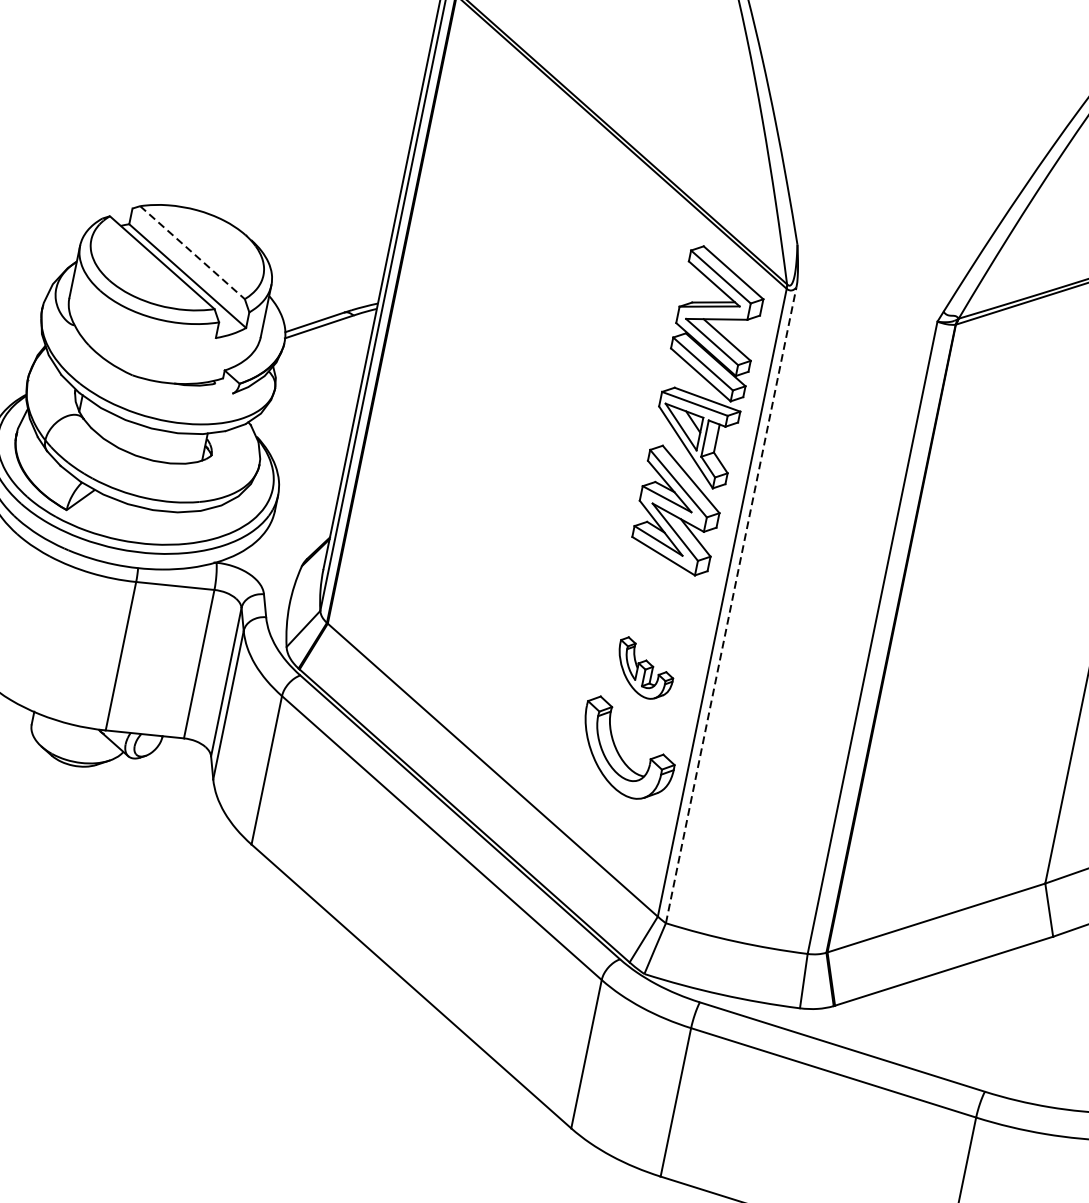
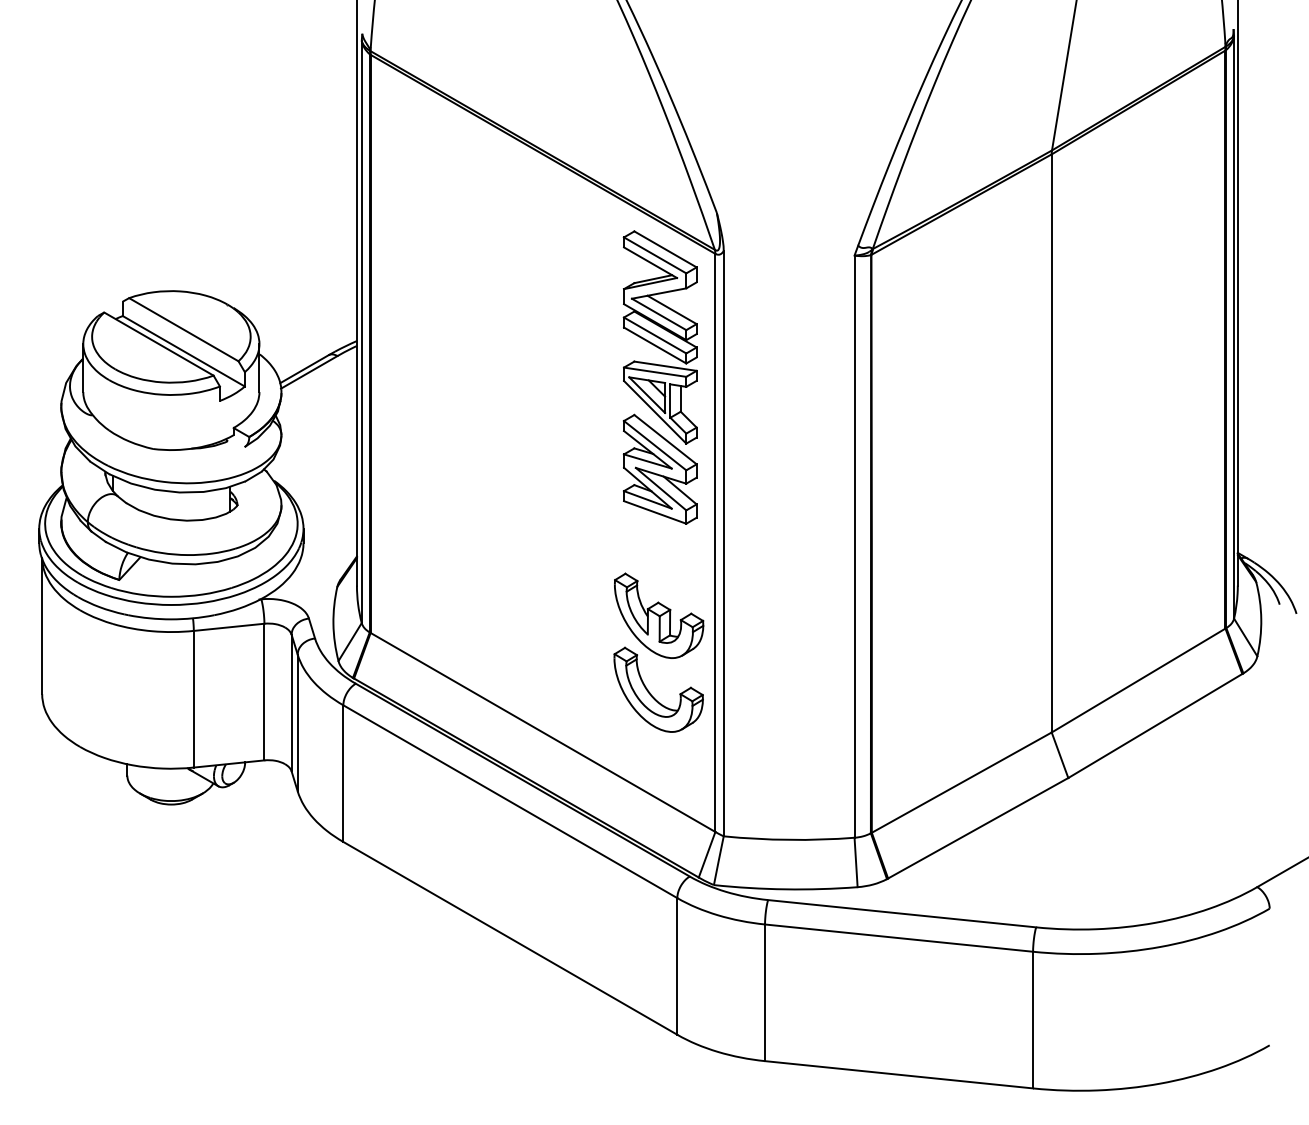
line: (193, 252) -> (184, 329), dashed -> solid
line: (730, 605) -> (723, 543), dashed -> solid
part: (645, 669) -> (659, 615), size x1.67

